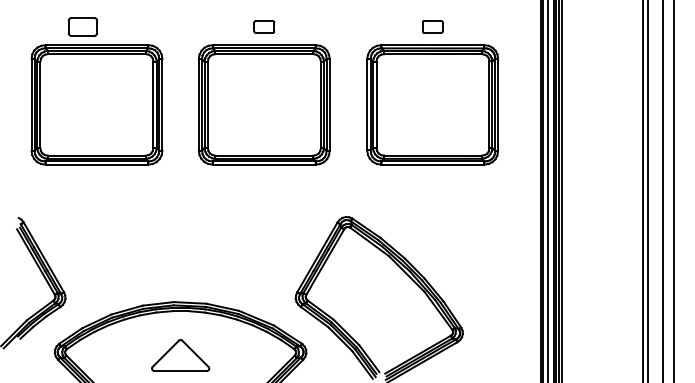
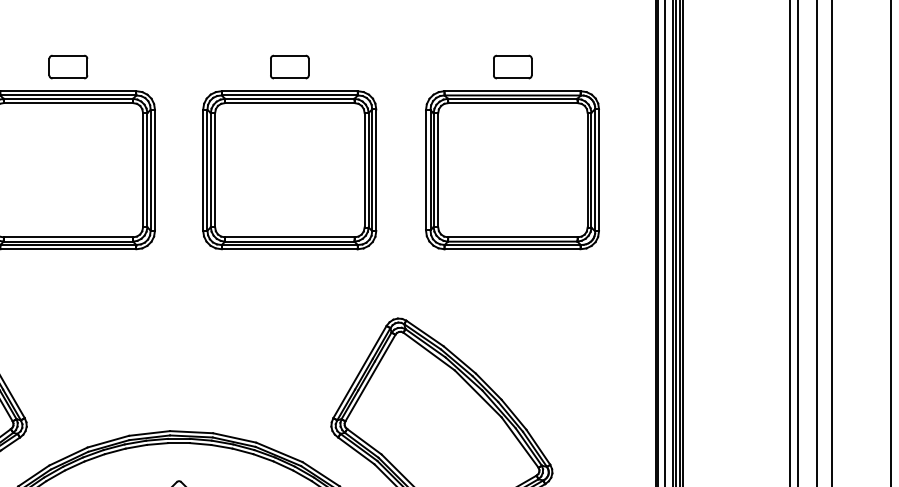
part: (82, 26) -> (67, 66), moved
part: (264, 26) -> (290, 66), size x1.43
part: (432, 26) -> (512, 66), size x1.43

